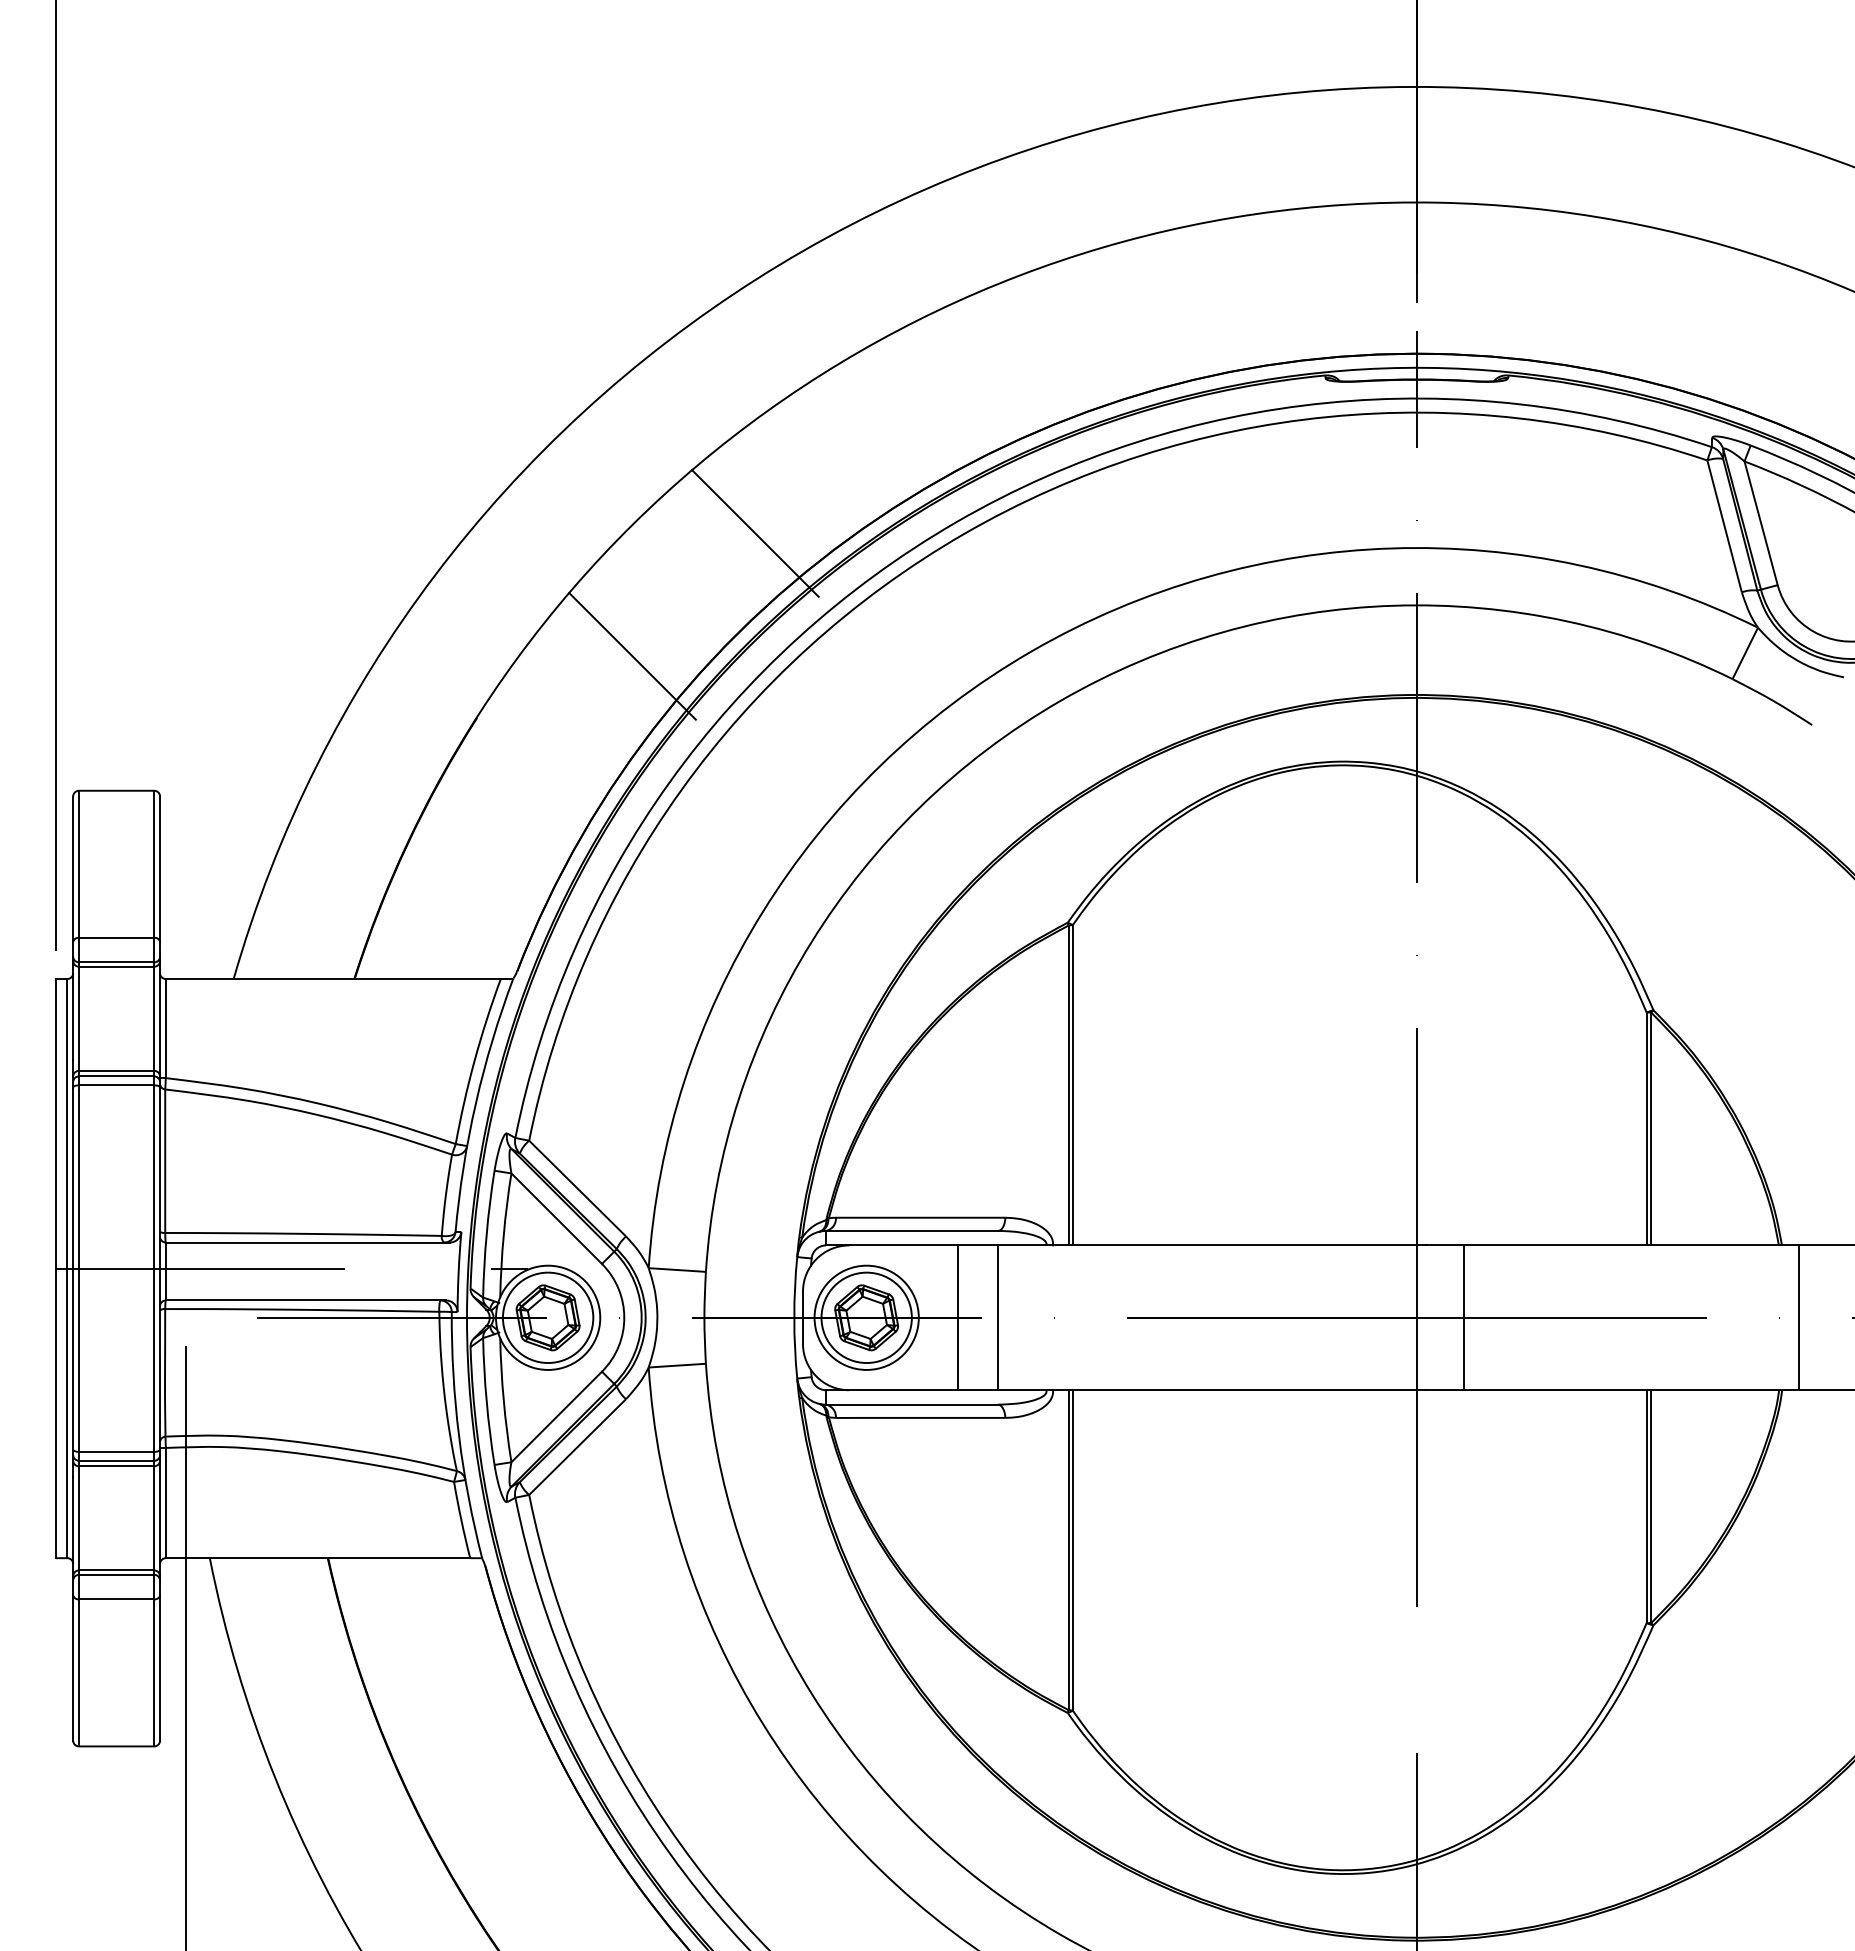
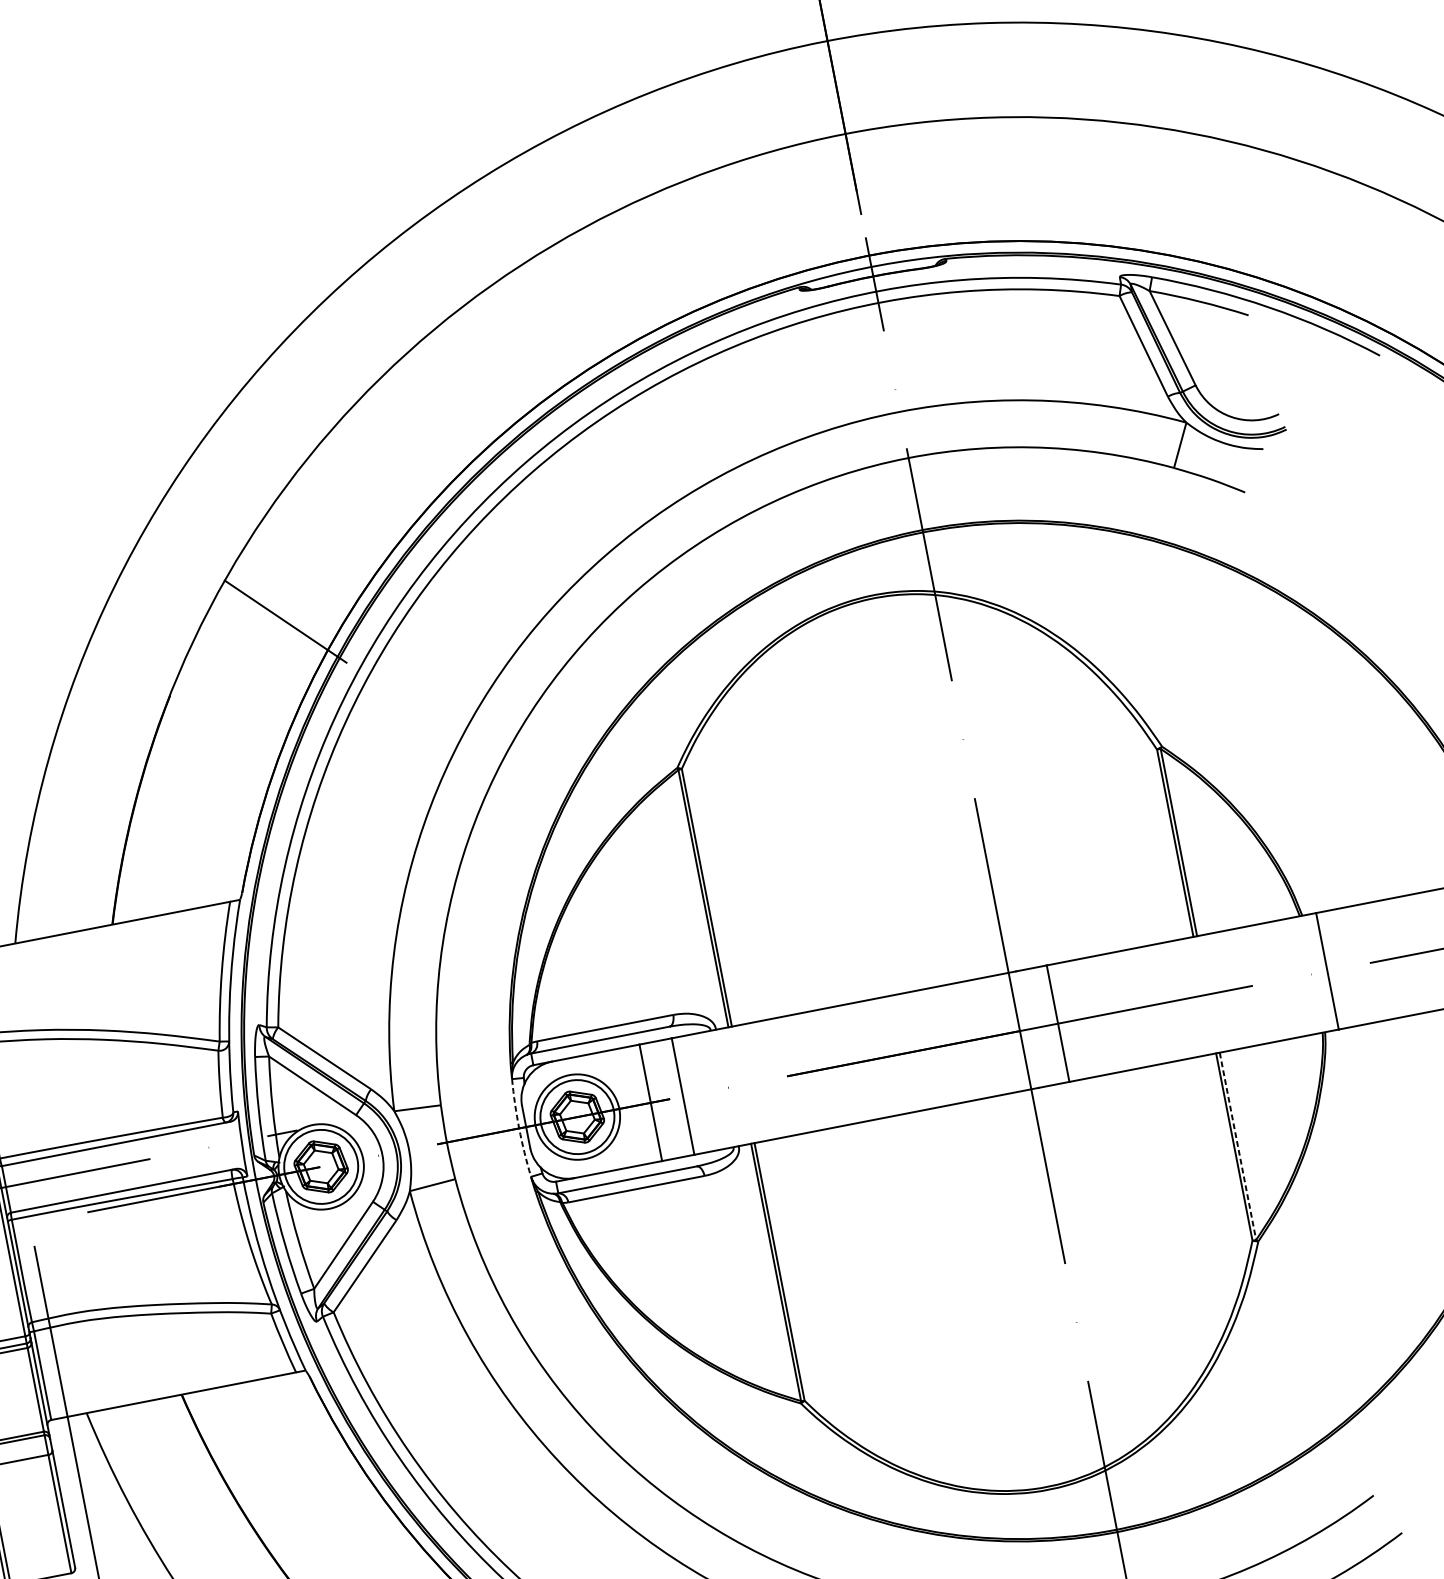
line: (755, 533) -> (365, 503), removed
arc: (794, 1317) -> (519, 1128), solid -> dashed
line: (1651, 1507) -> (1238, 1146), solid -> dashed

